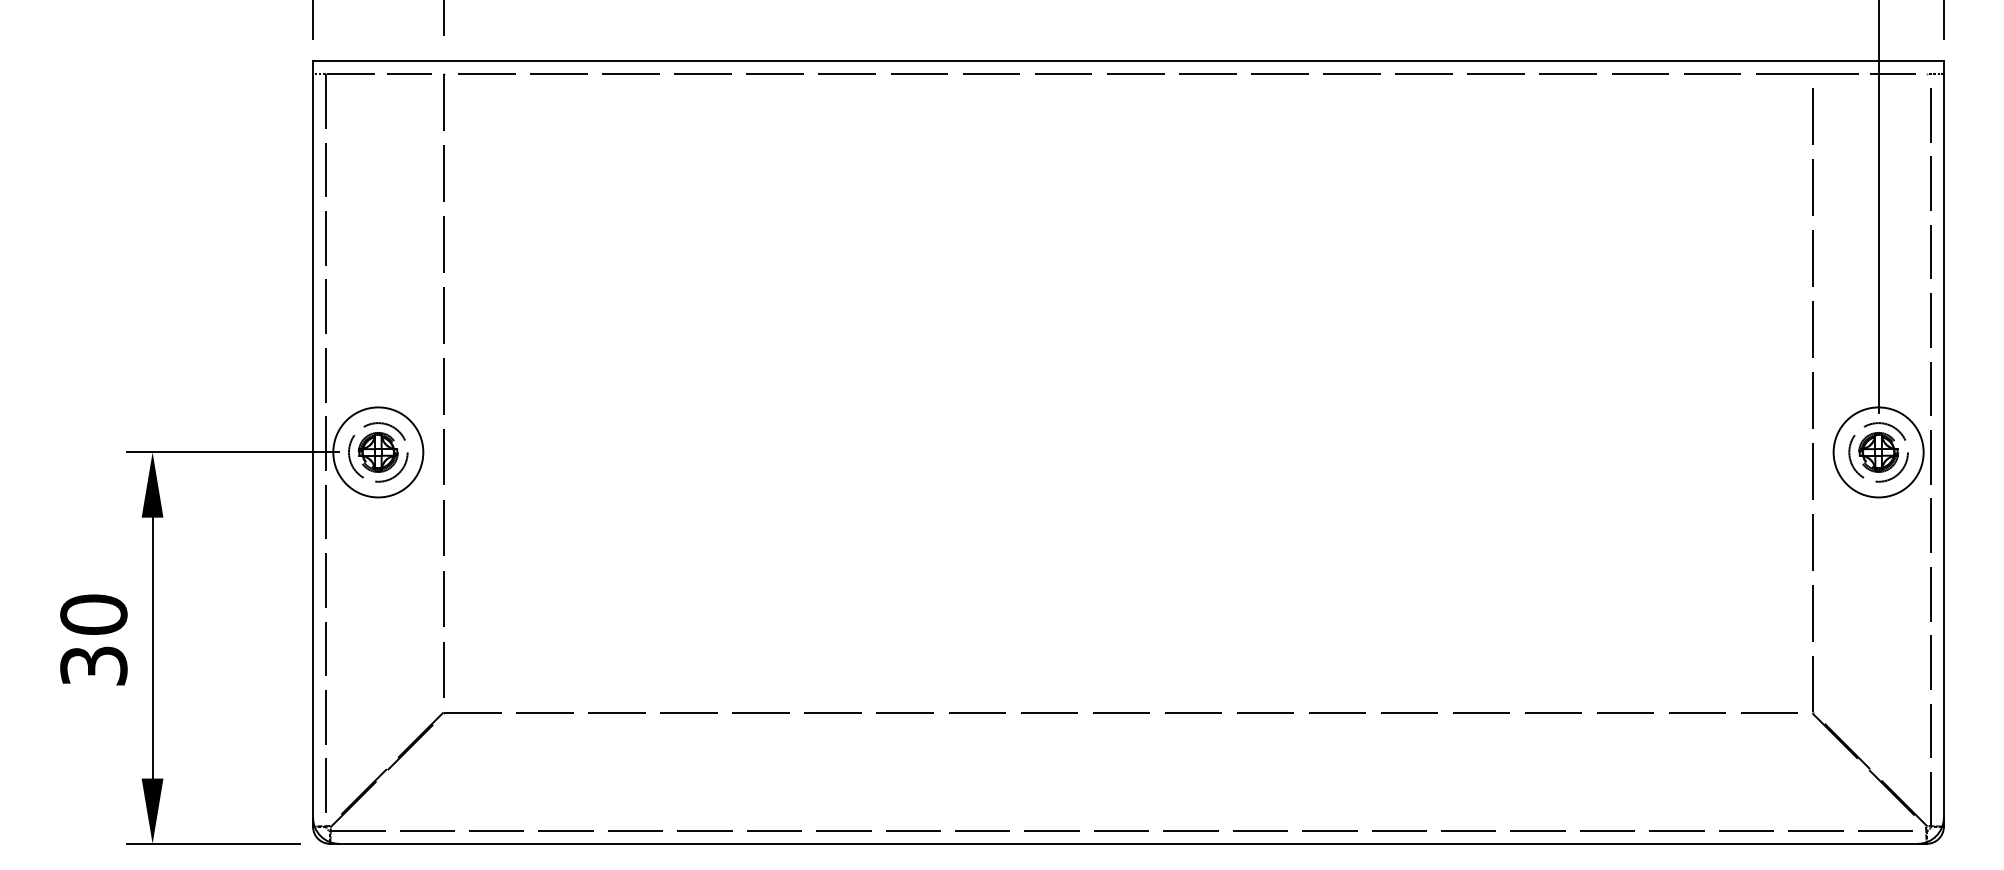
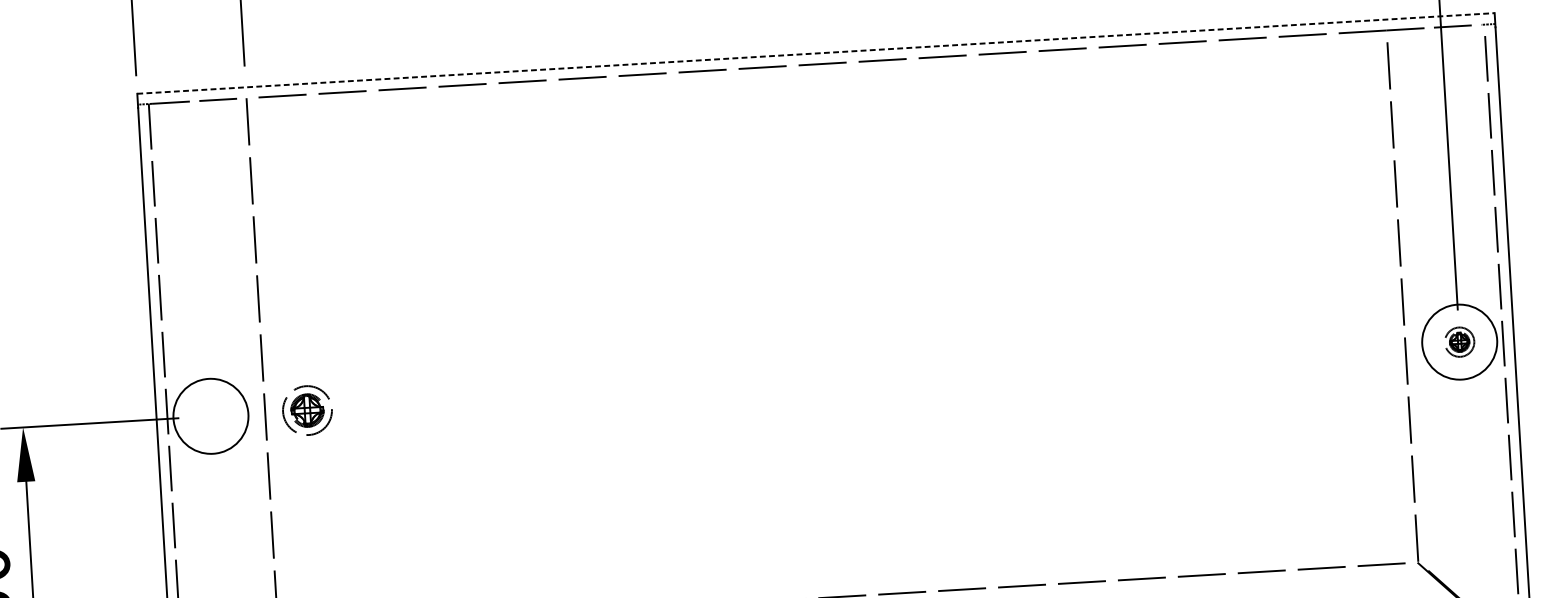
line: (1128, 61) -> (816, 53), solid -> dashed
part: (378, 452) -> (307, 410), moved
part: (1878, 452) -> (1459, 342), size x0.6

